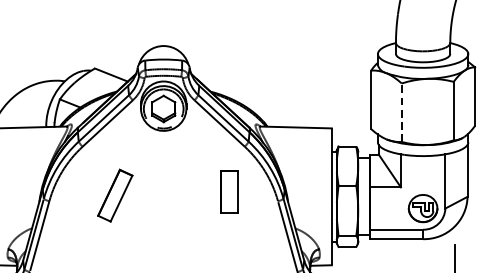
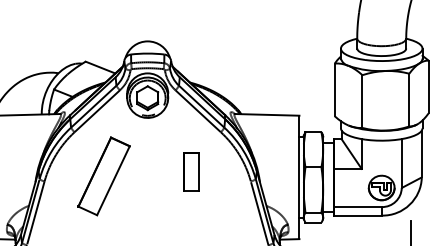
line: (401, 112) -> (362, 101), dashed -> solid
part: (229, 191) -> (191, 171), moved
part: (114, 195) -> (103, 176), size x1.67

